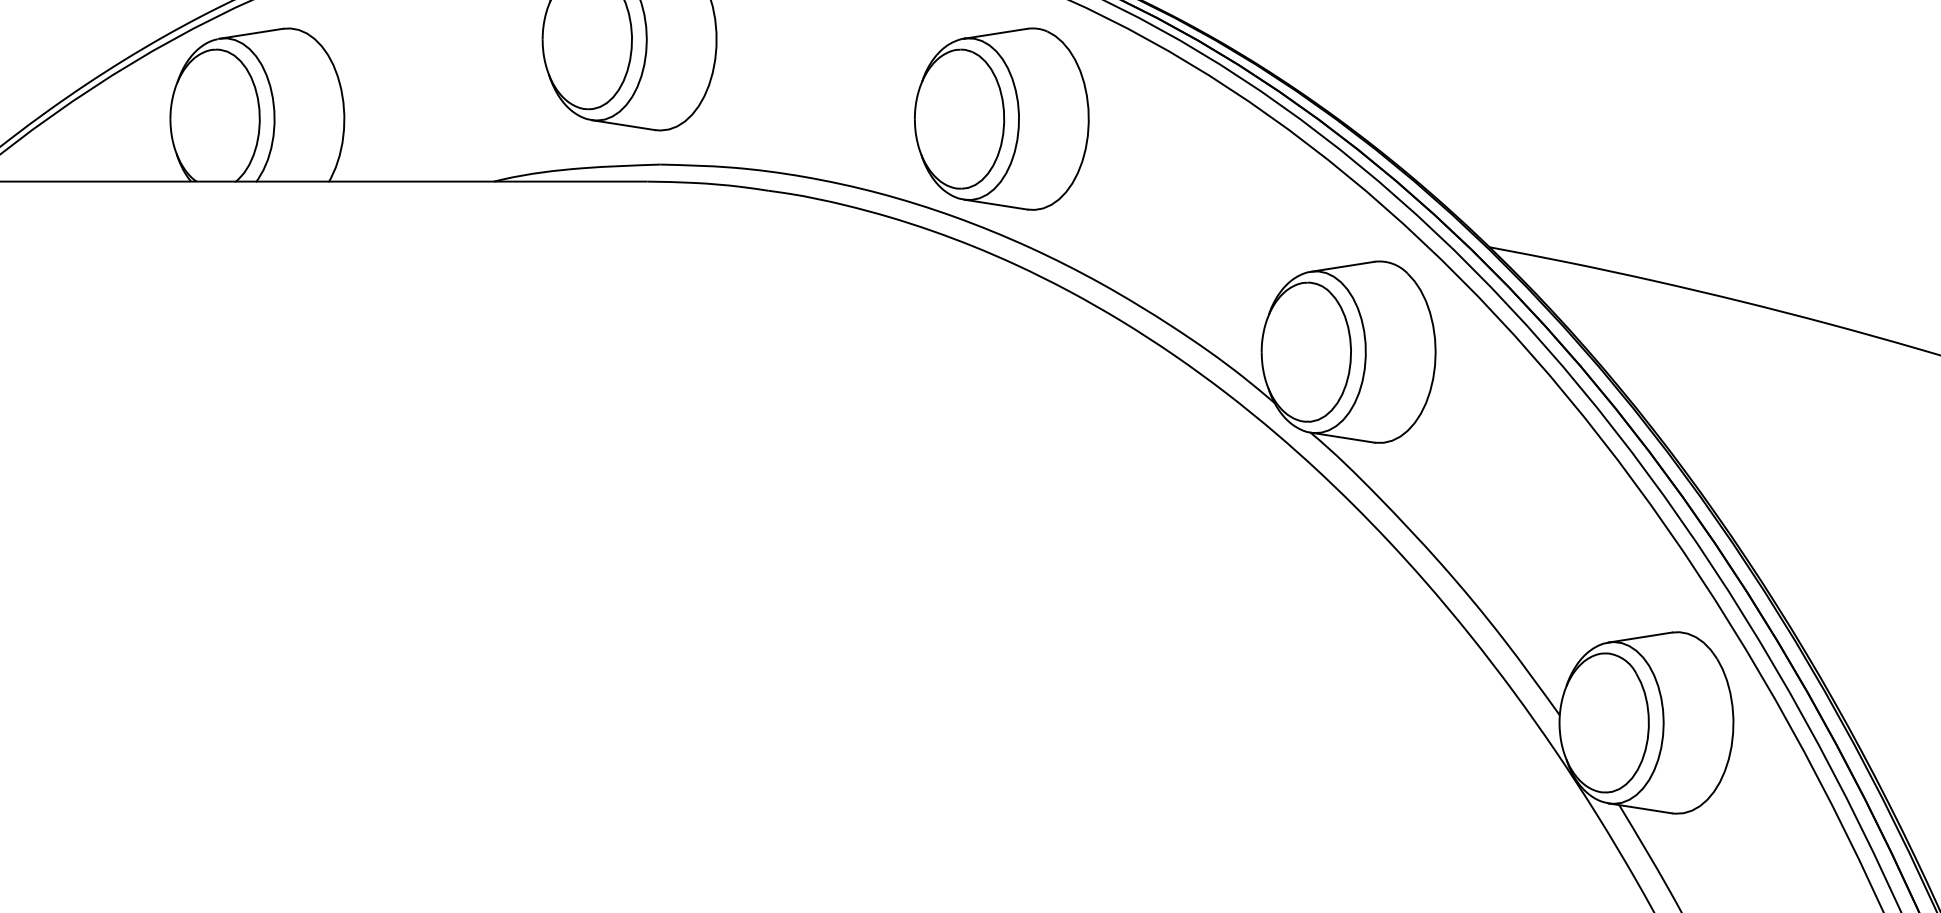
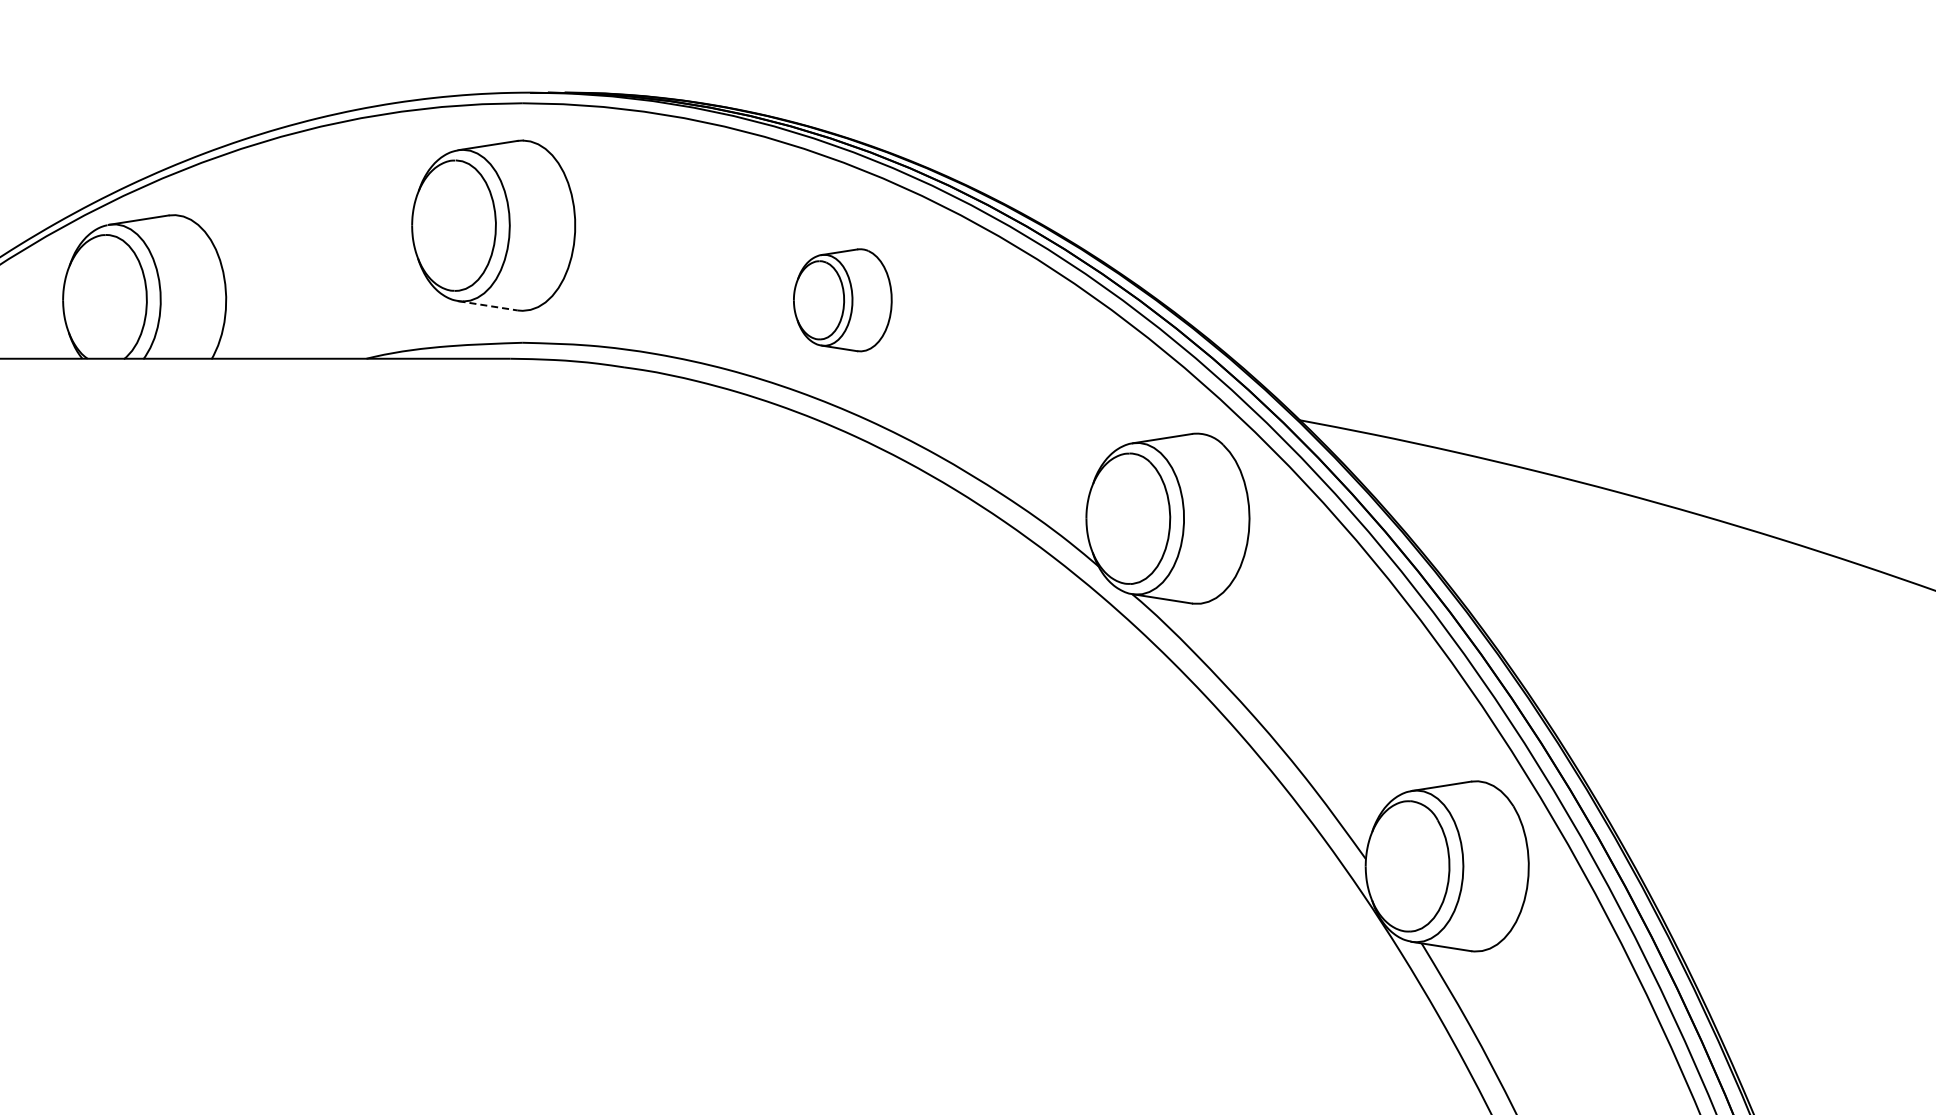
part: (1001, 119) -> (842, 300), size x0.6
line: (624, 124) -> (488, 305), solid -> dashed

